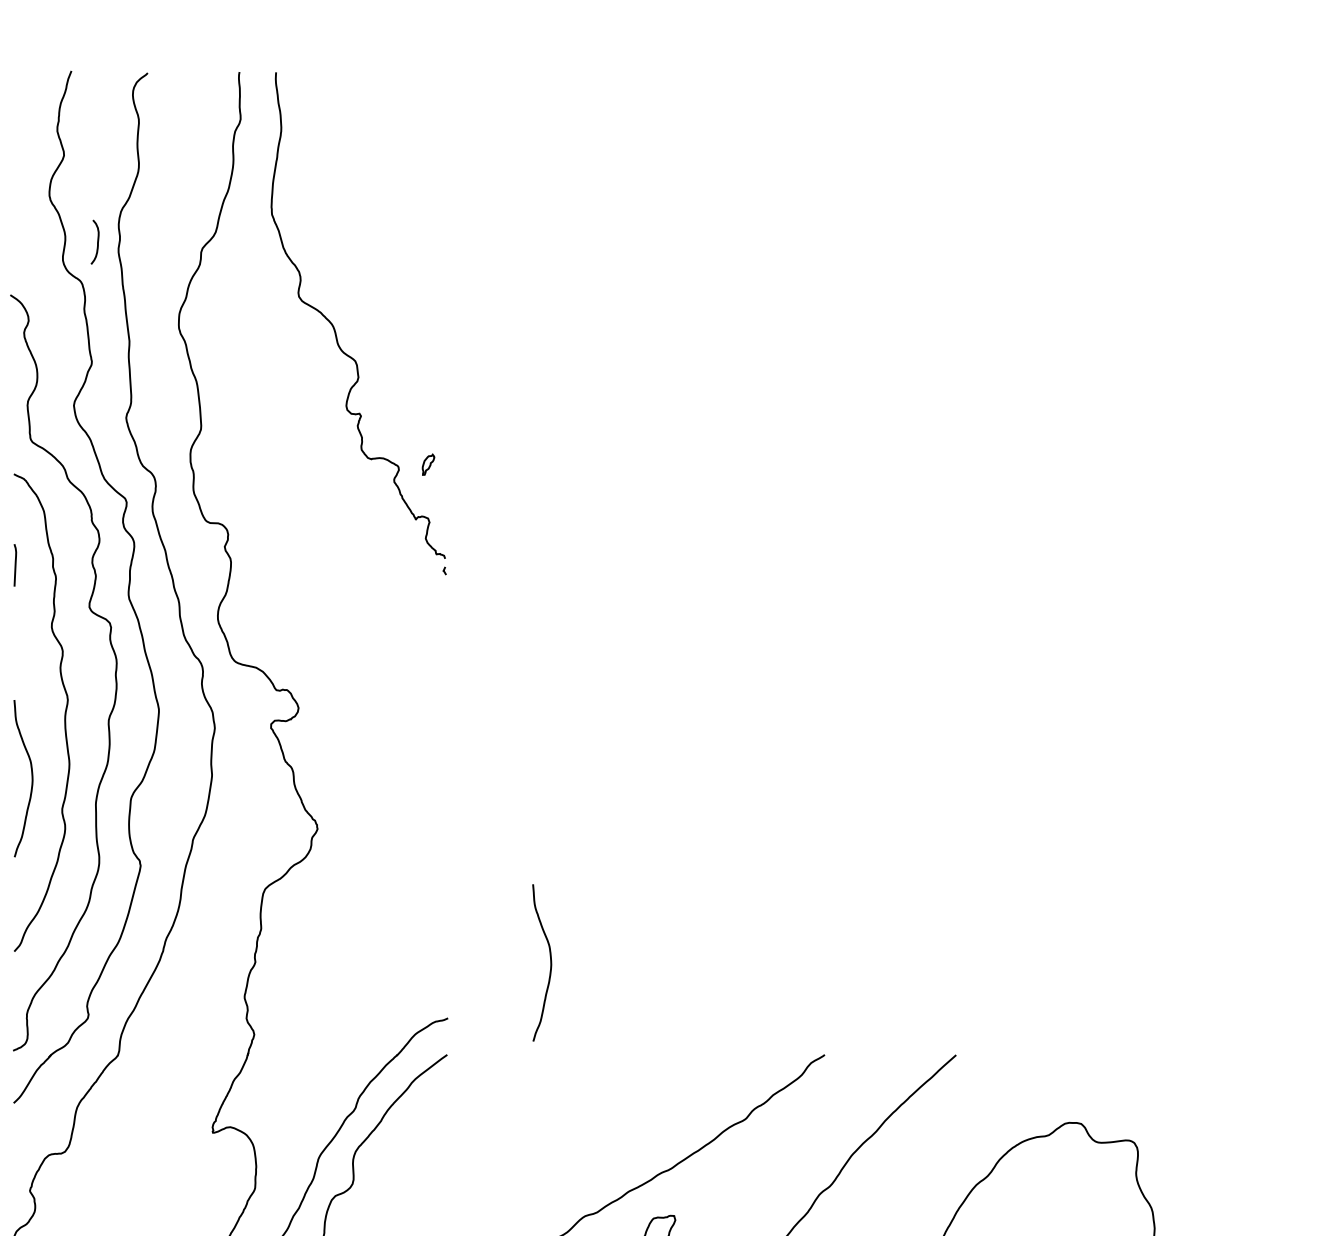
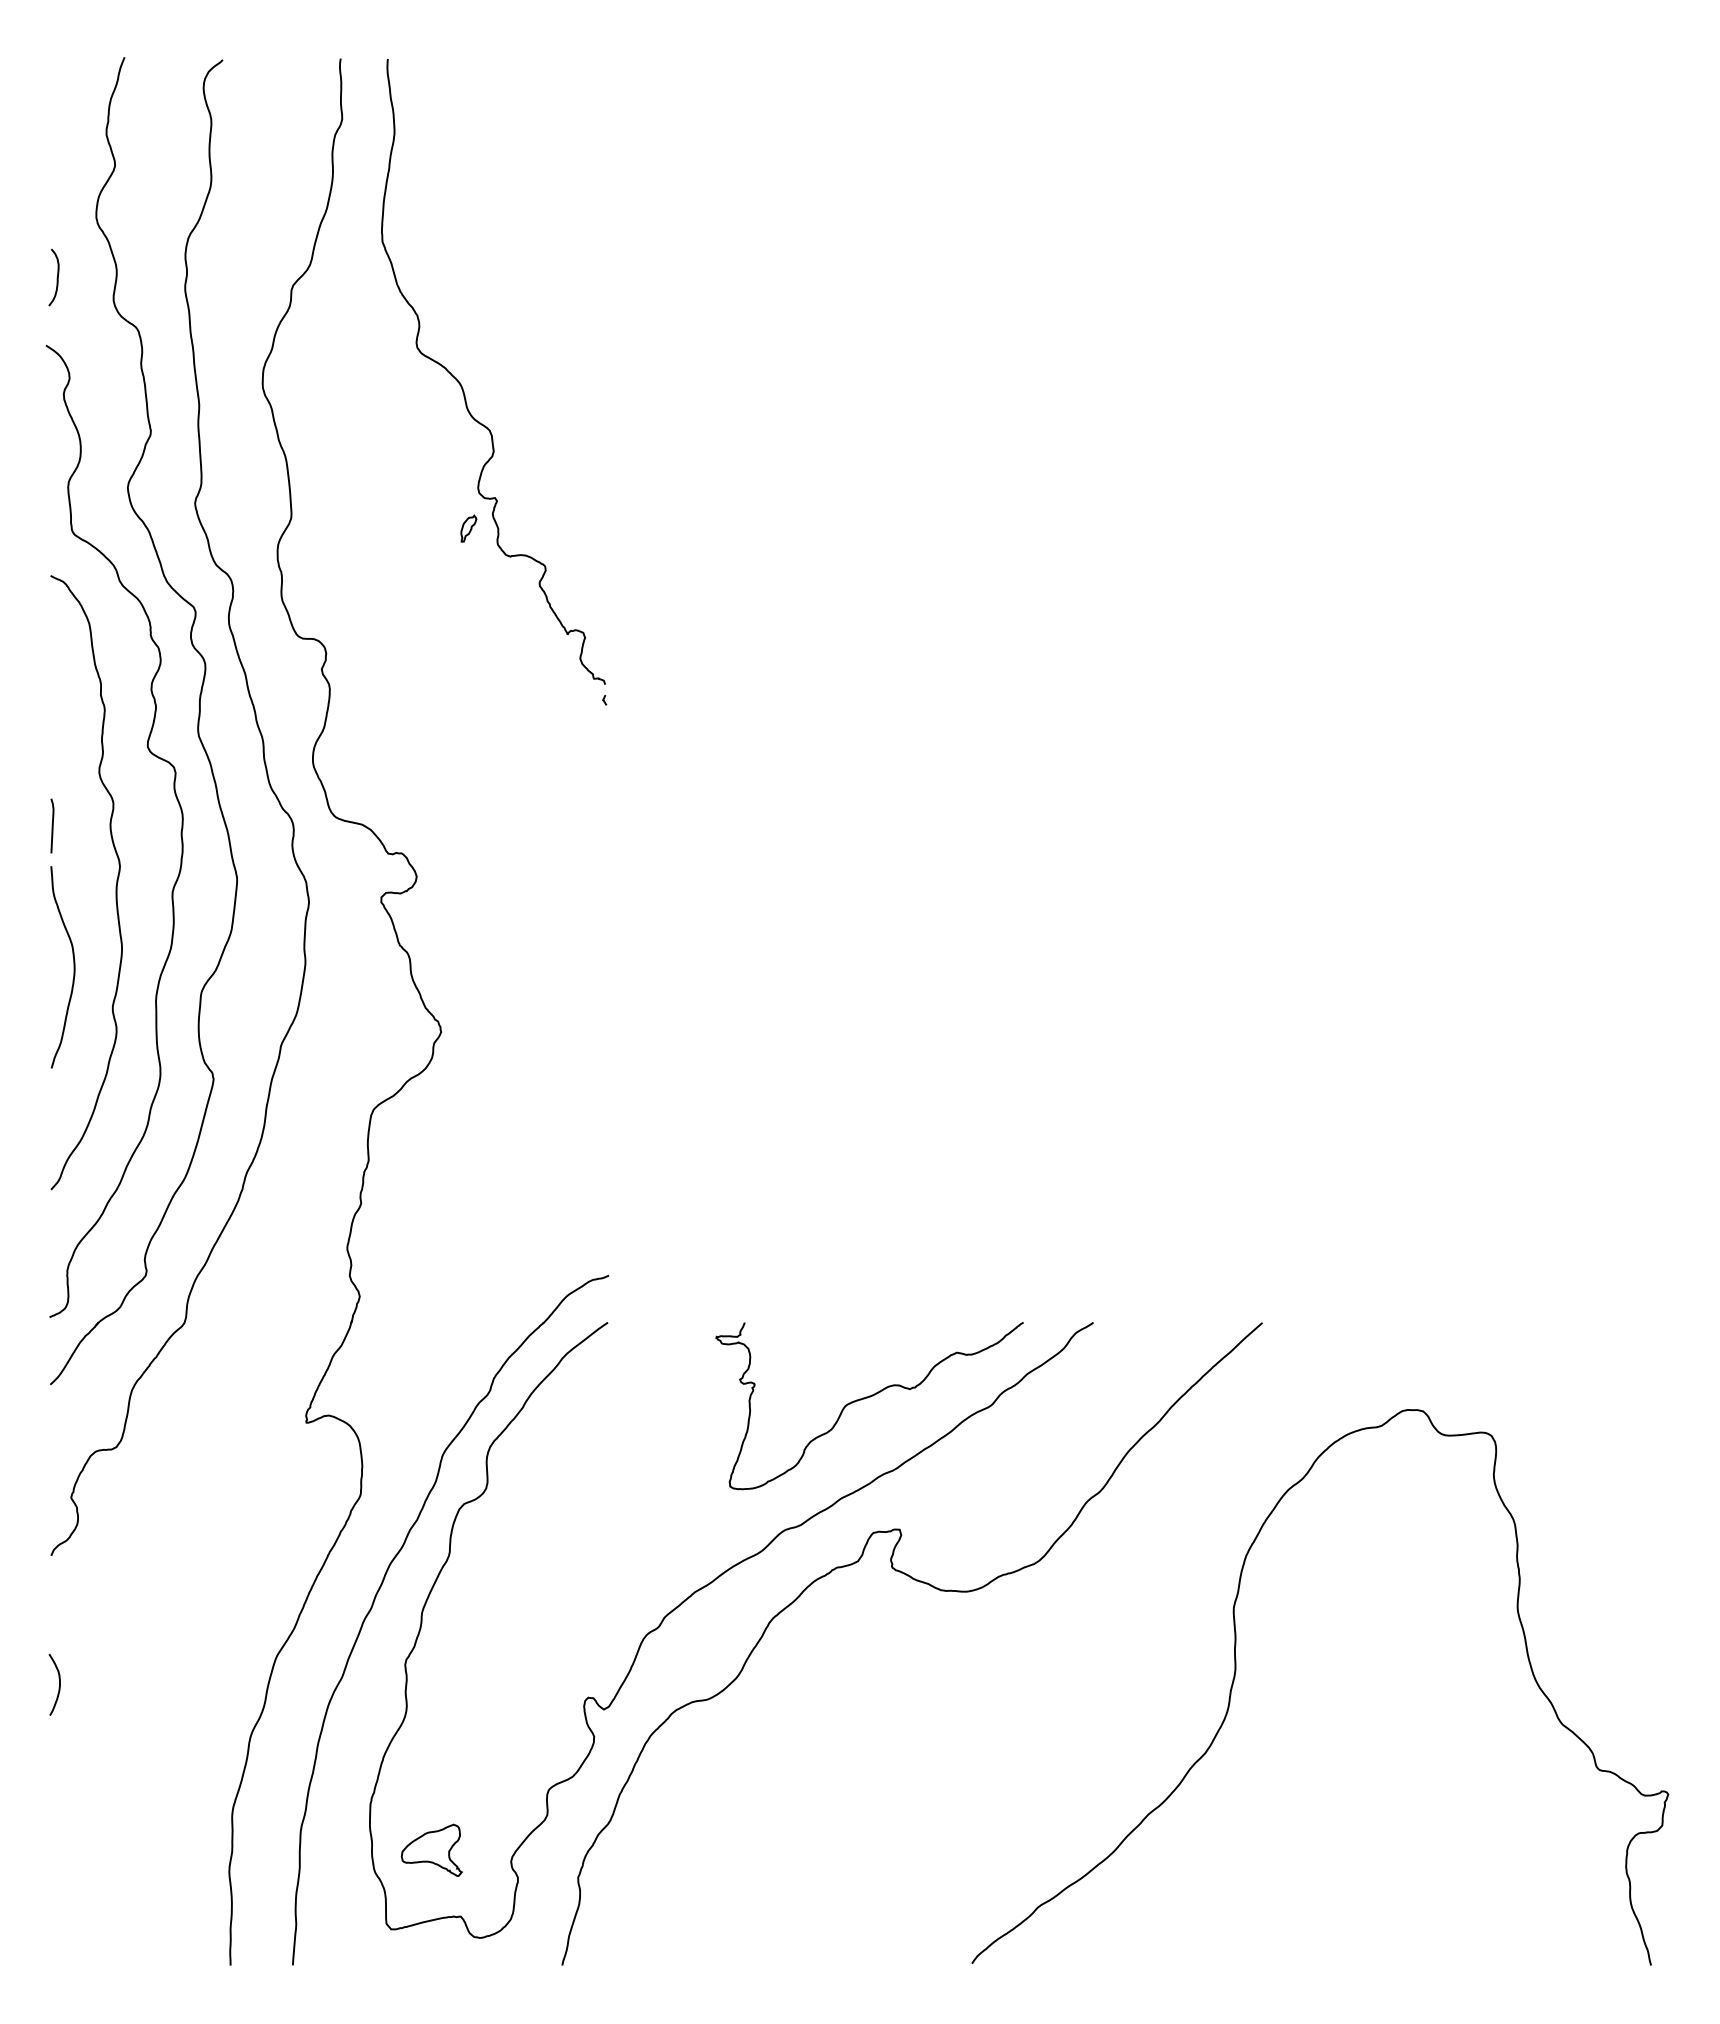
curve: (97, 242) -> (56, 277), moved
part: (428, 464) -> (468, 528), moved
curve: (15, 564) -> (52, 825), moved
curve: (550, 963) -> (740, 1204), removed
curve: (649, 1113) -> (867, 1398), added

